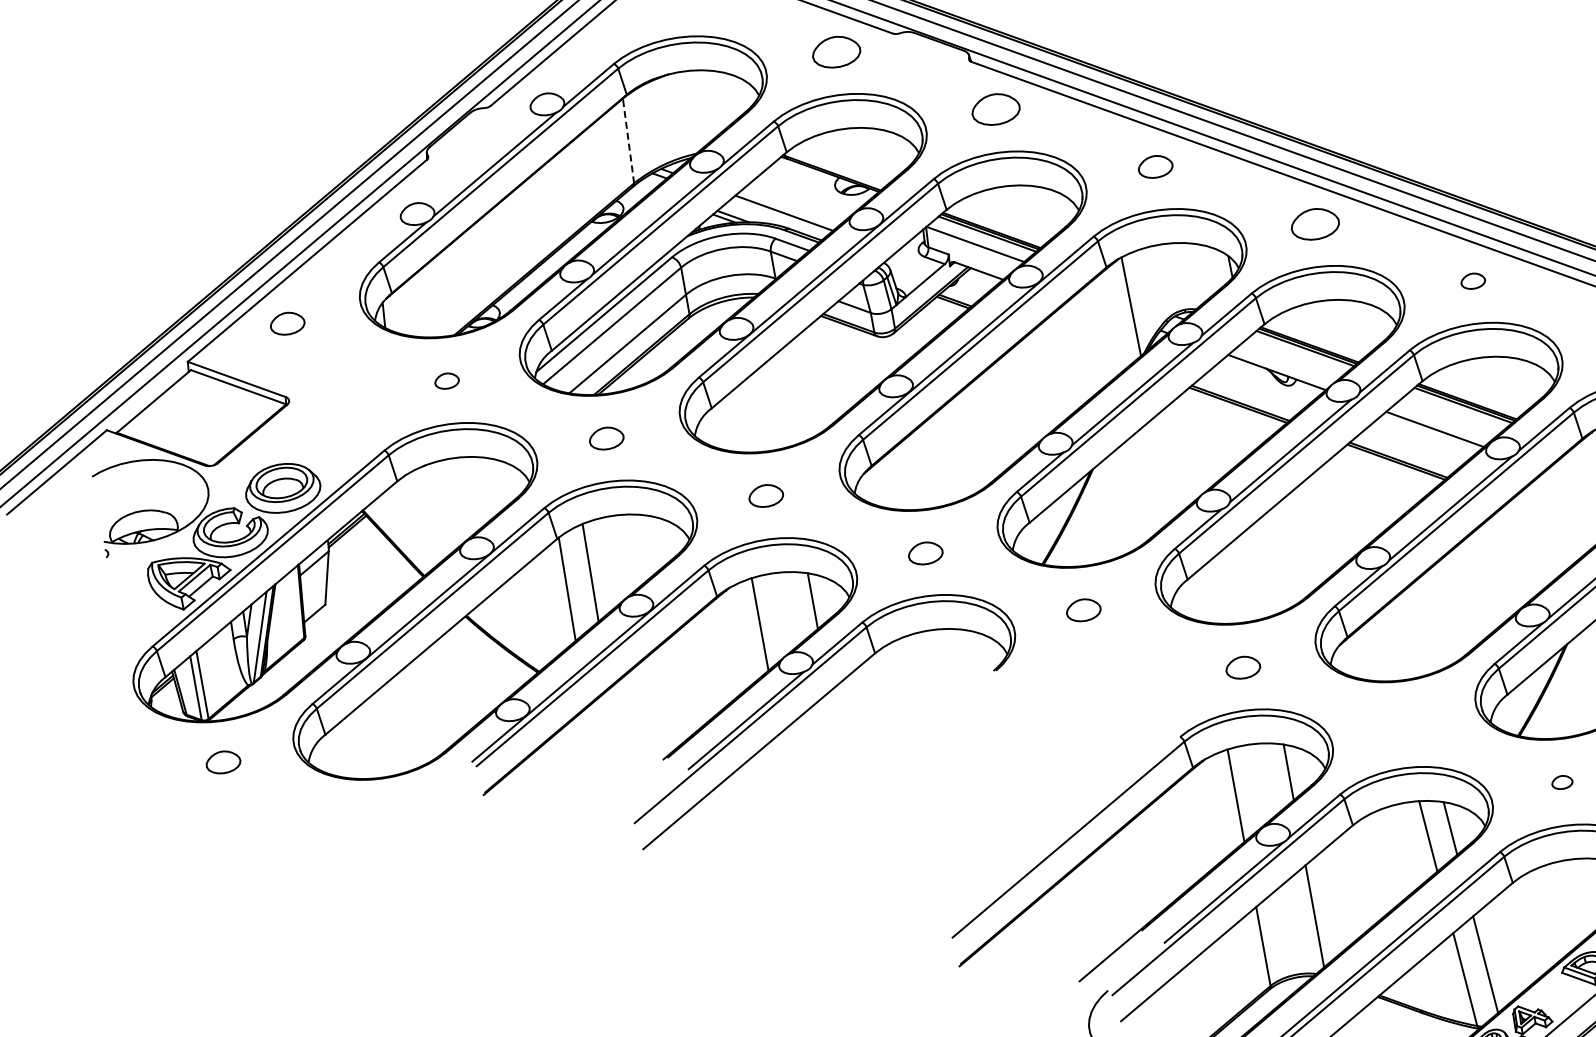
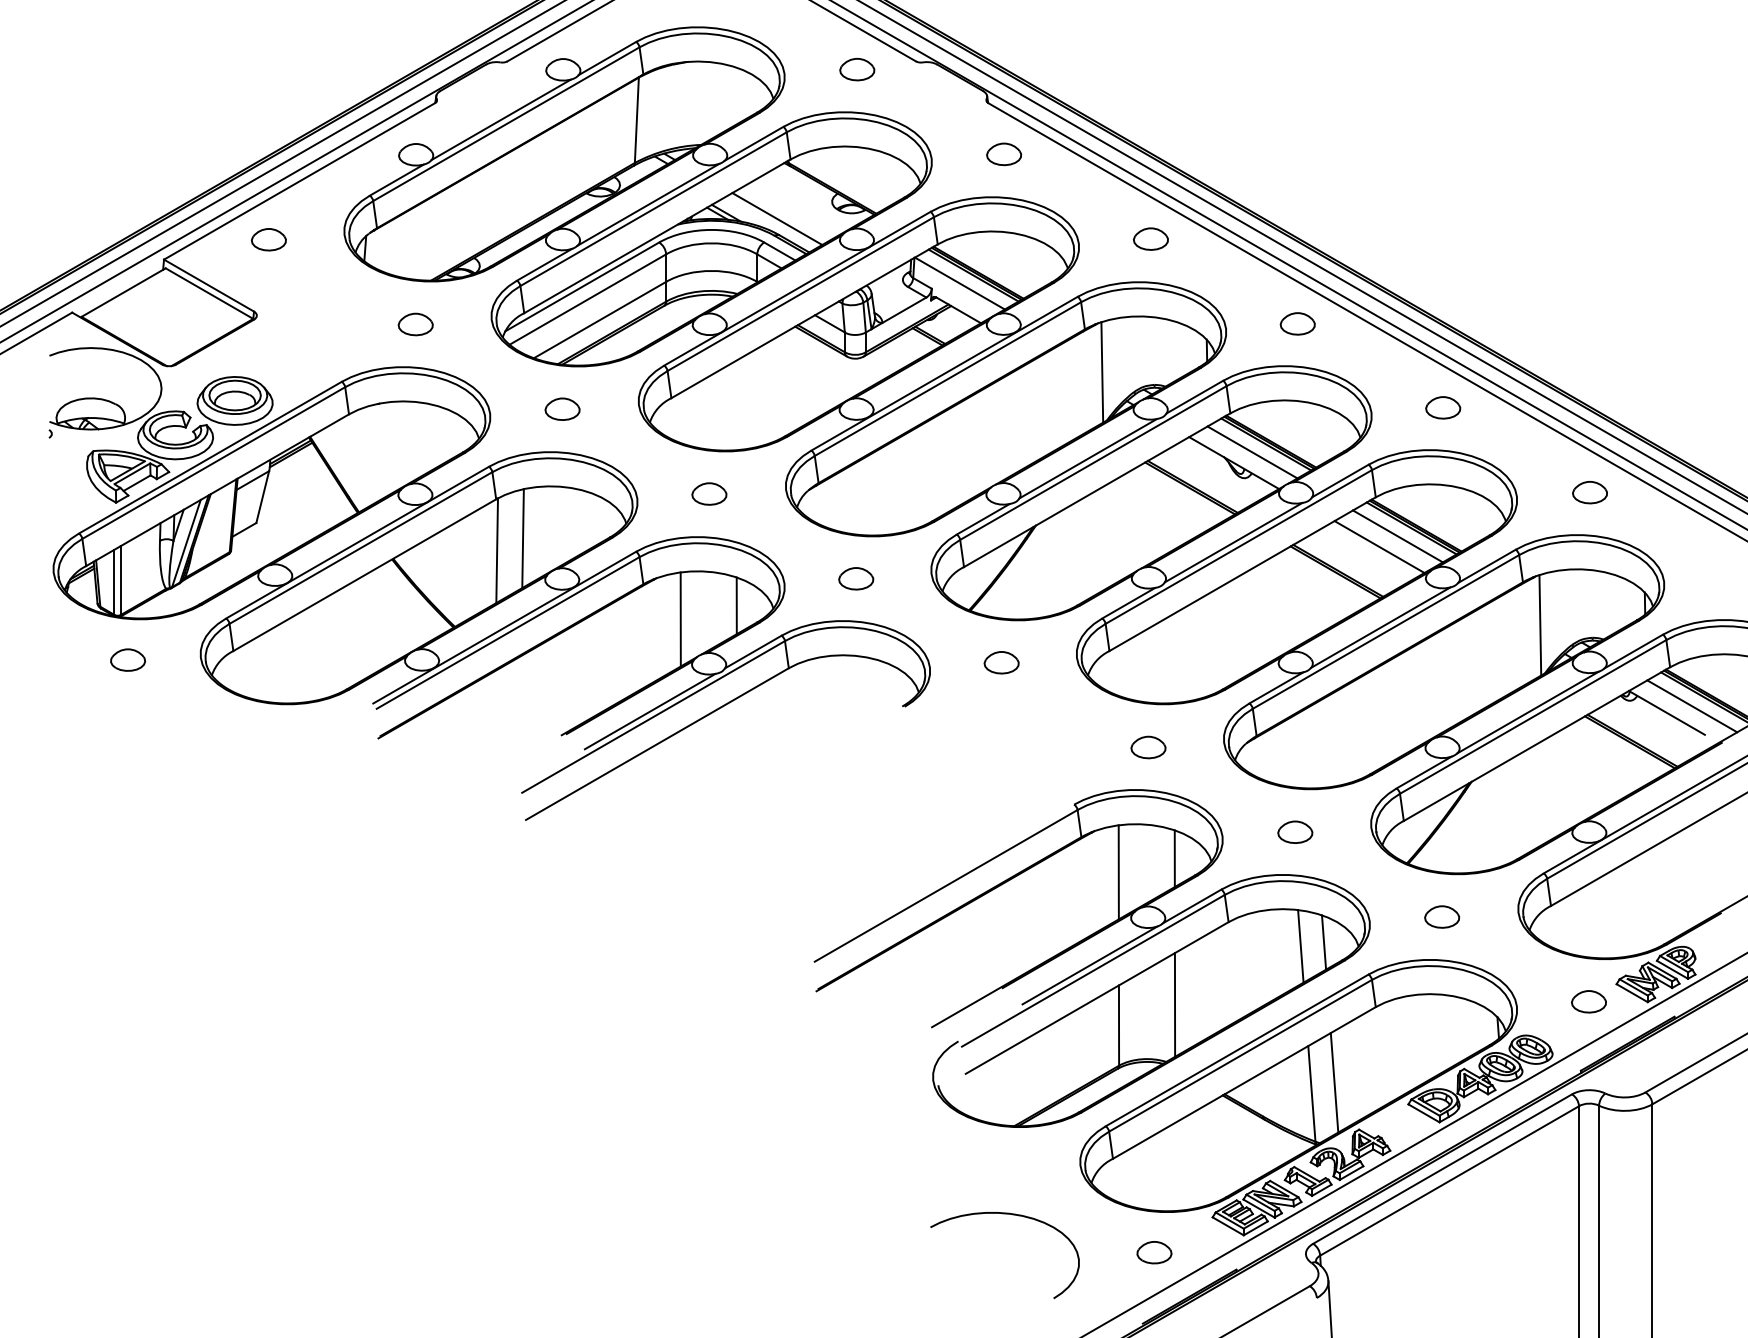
part: (836, 51) -> (857, 69), size x0.71
part: (996, 109) -> (1004, 154), size x0.71
line: (628, 141) -> (636, 120), dashed -> solid
part: (1314, 223) -> (1297, 323), size x0.71
part: (1473, 280) -> (1443, 407), size x1.43
line: (1293, 358) -> (1252, 452), added
part: (446, 381) -> (415, 324), size x1.43
line: (1450, 415) -> (1397, 536), added
part: (1402, 724) -> (1295, 831), added
part: (1562, 781) -> (1442, 916), size x1.67

